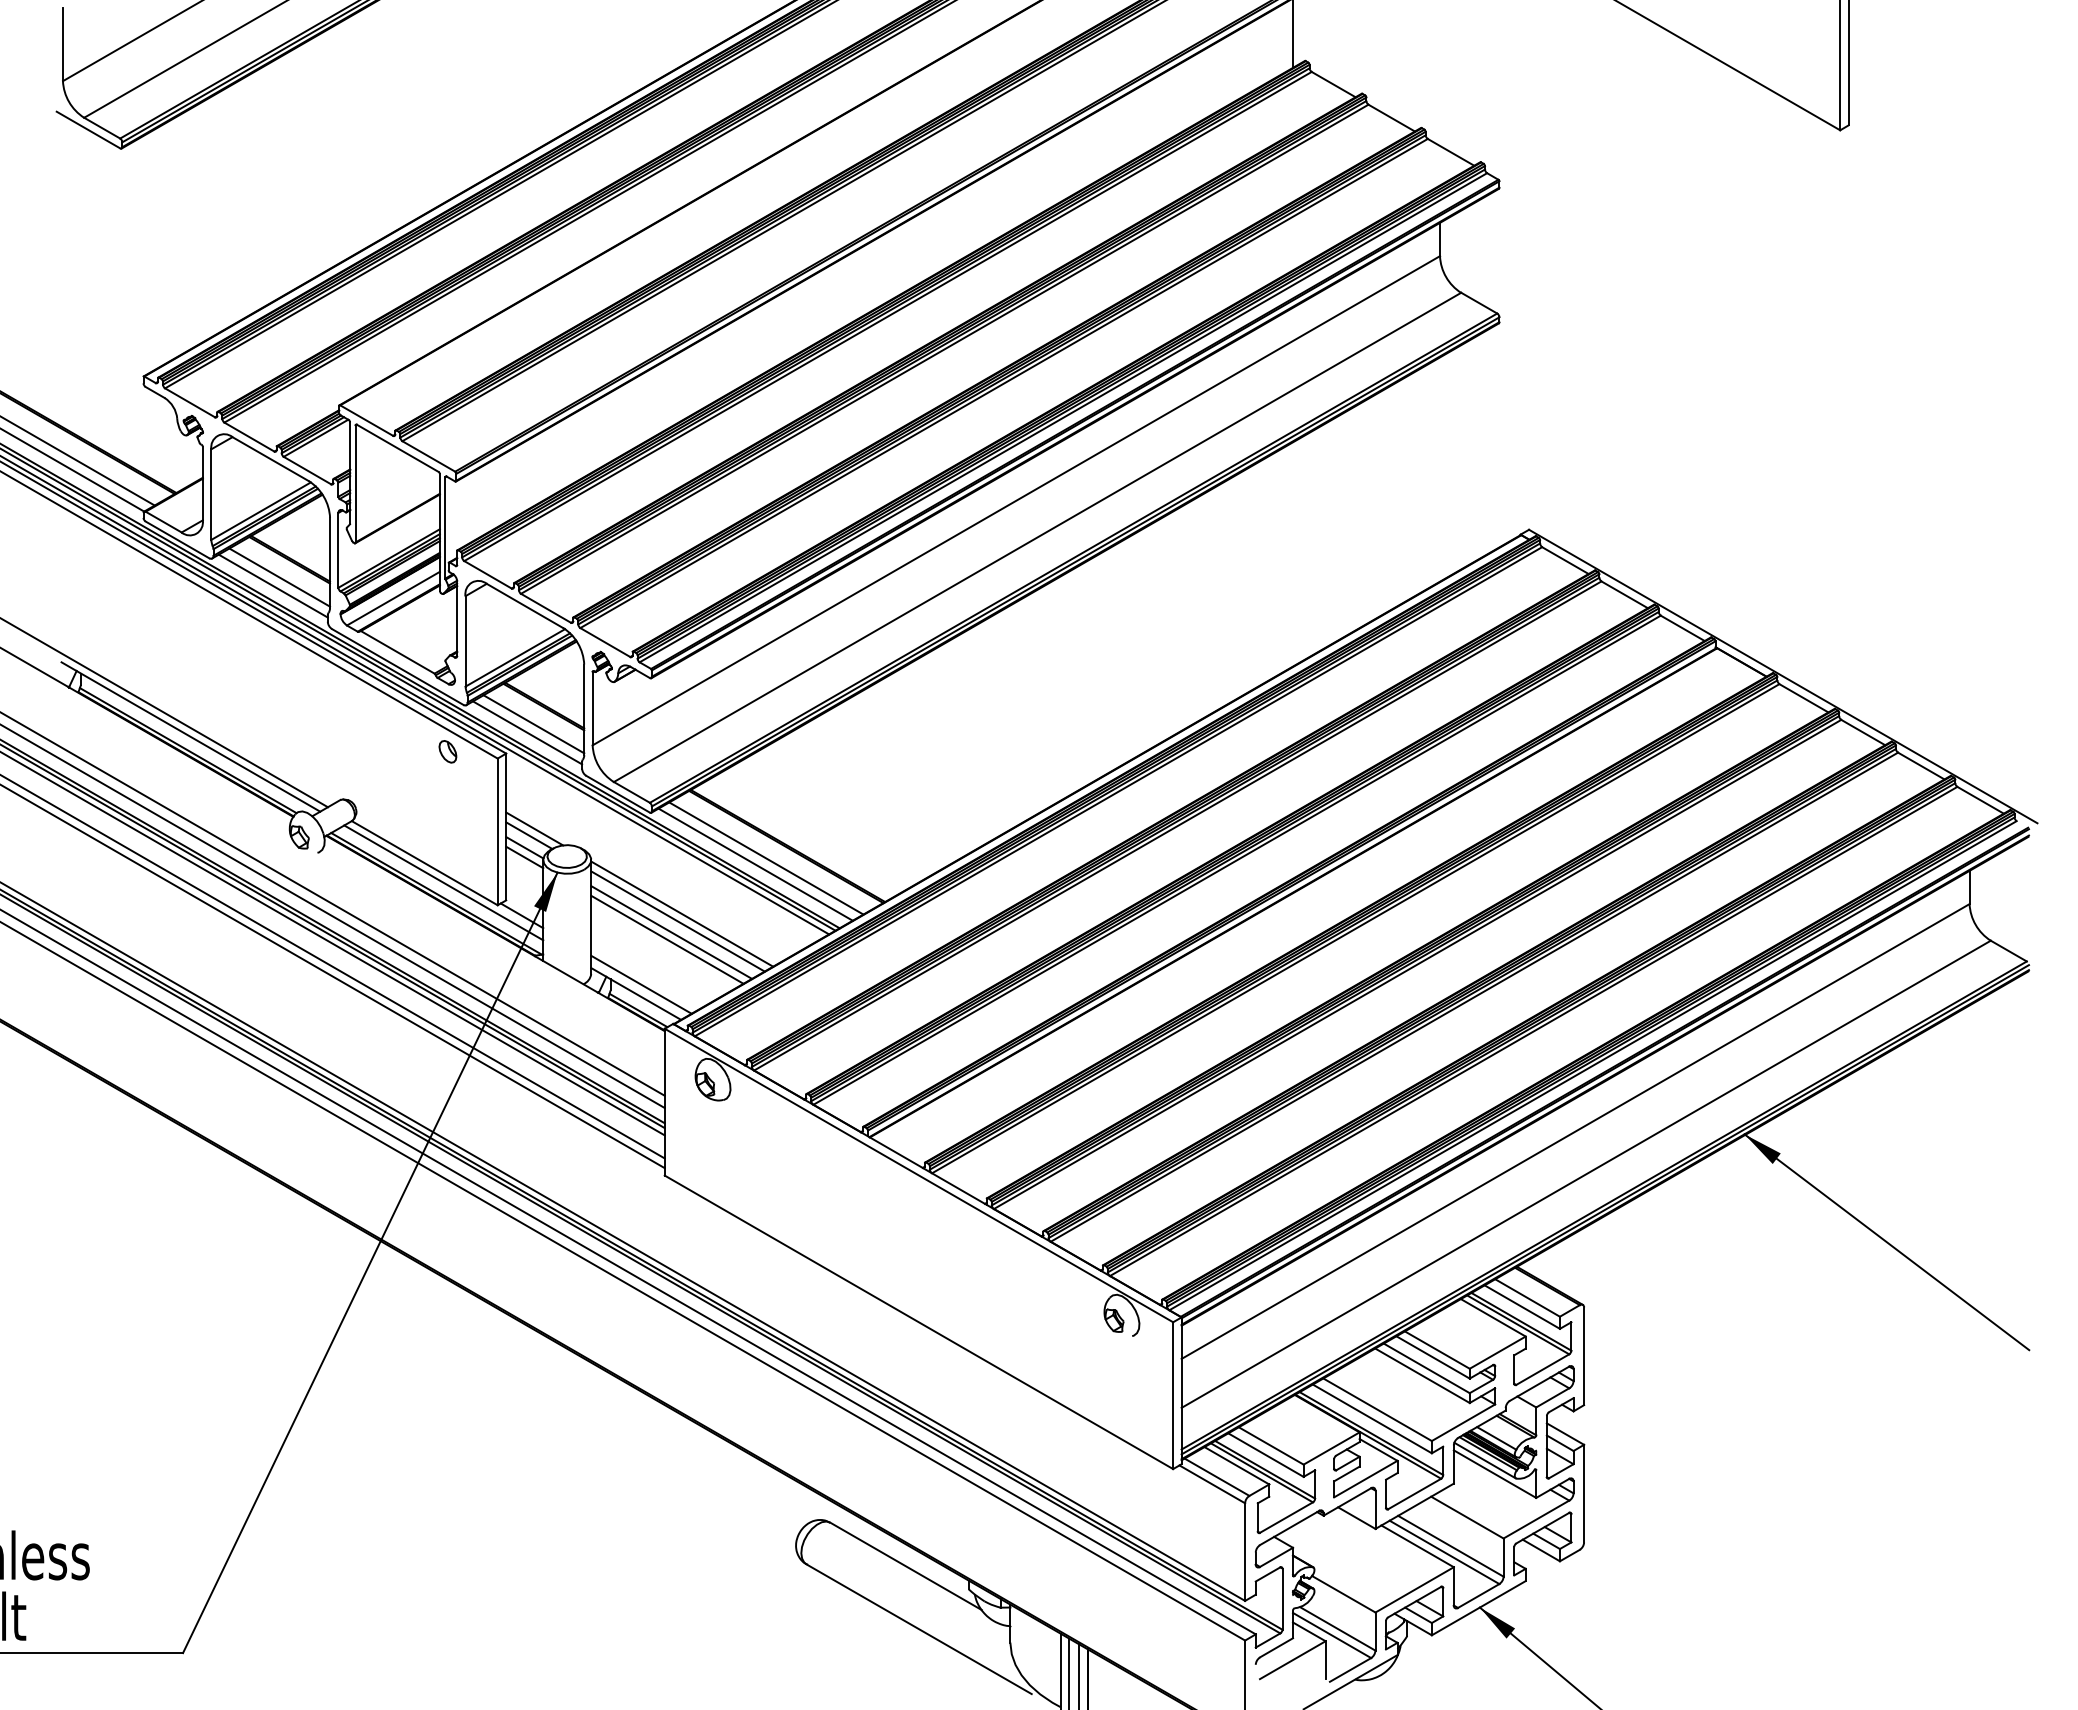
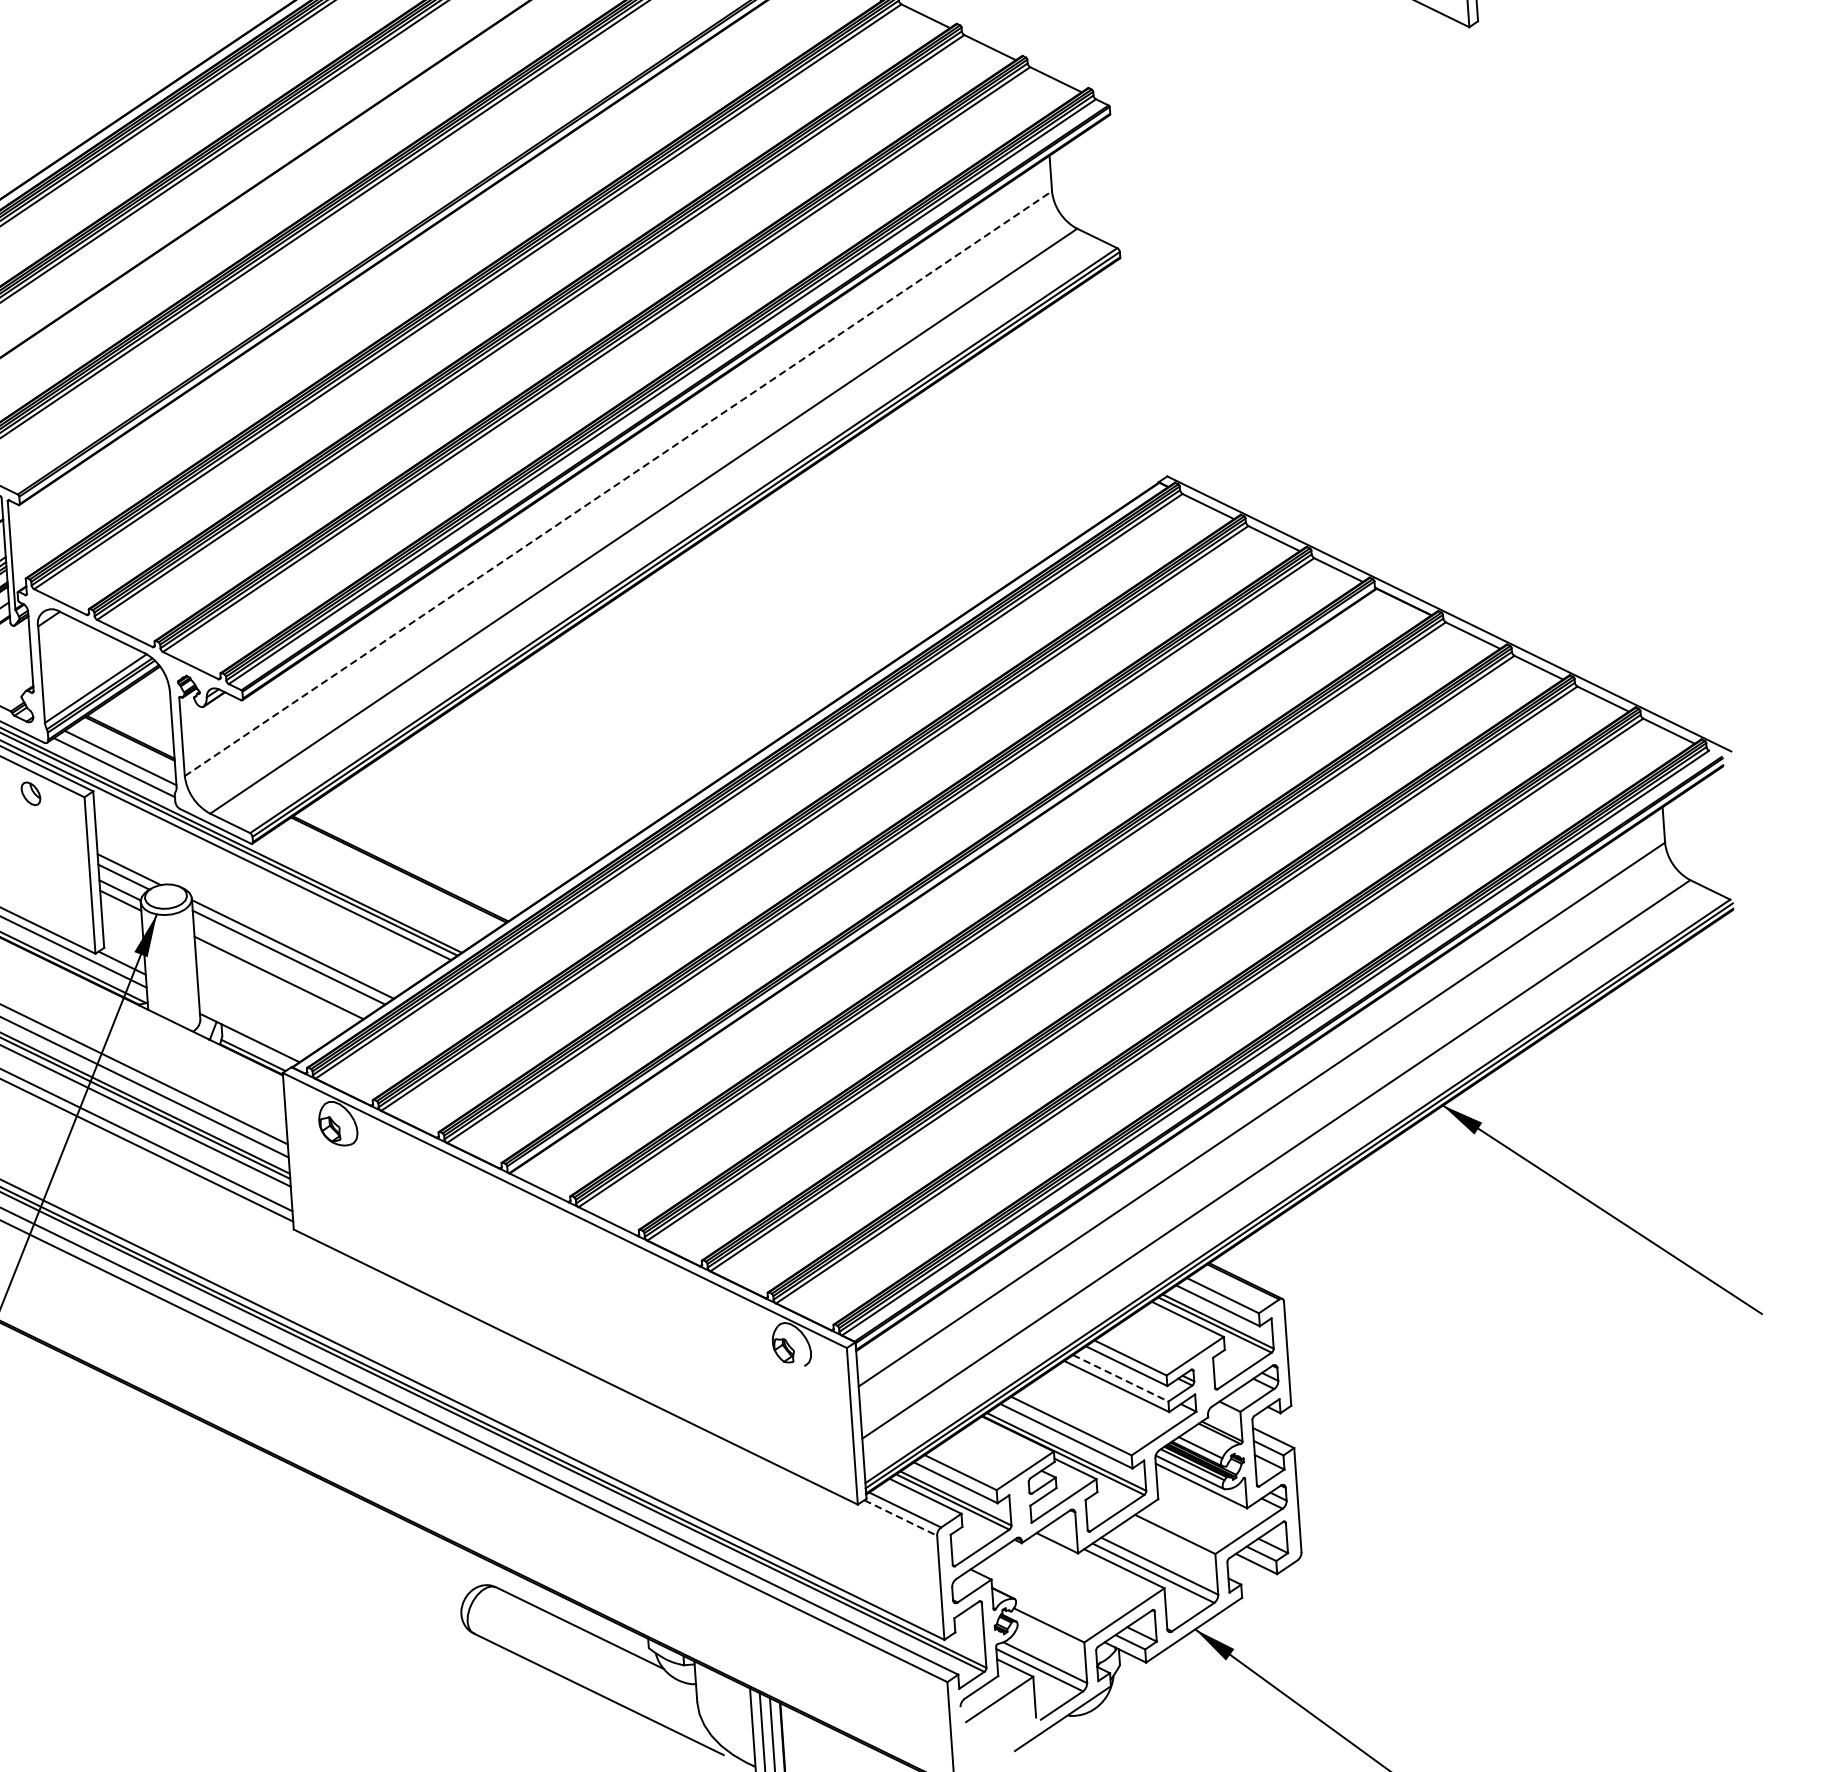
line: (1016, 500) -> (618, 483), solid -> dashed
line: (766, 858) -> (378, 883), removed
line: (755, 864) -> (367, 891), removed
line: (671, 932) -> (282, 969), removed
line: (641, 984) -> (254, 1027), removed
line: (1426, 1368) -> (1120, 1378), solid -> dashed
line: (1212, 1484) -> (900, 1518), solid -> dashed

